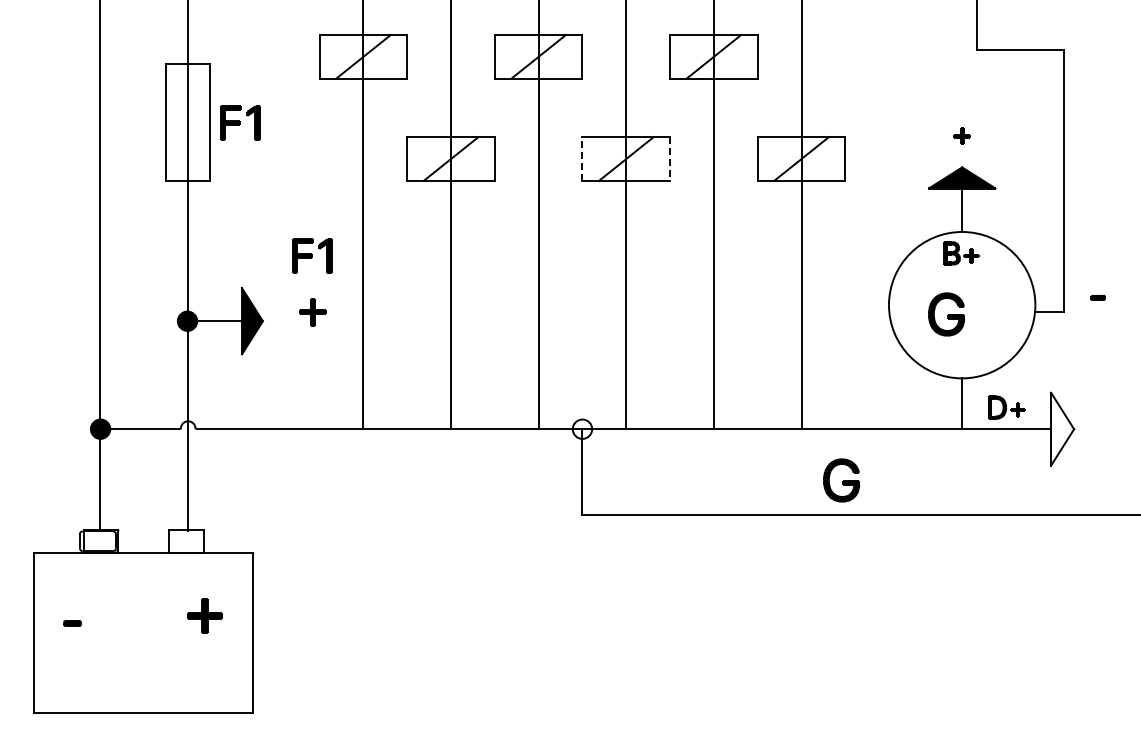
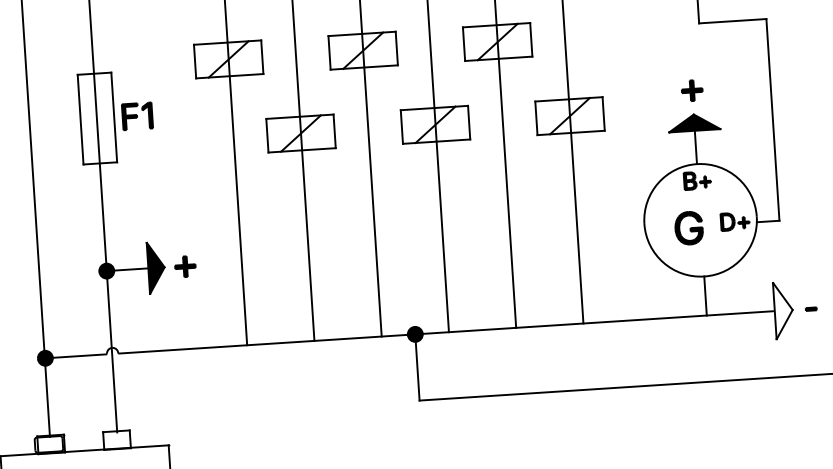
part: (962, 136) -> (692, 90), size x1.67
line: (582, 159) -> (401, 127), dashed -> solid
line: (670, 159) -> (469, 122), dashed -> solid
part: (312, 255) -> (199, 214), removed
part: (1097, 297) -> (810, 309), moved
part: (312, 312) -> (185, 267), moved
part: (1006, 407) -> (734, 221), moved
fill: (582, 428) -> (415, 333), added
part: (841, 480) -> (616, 360), removed

